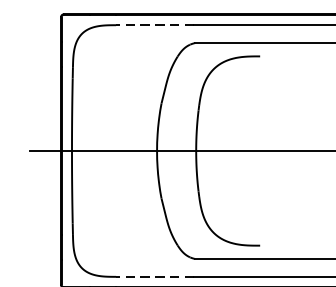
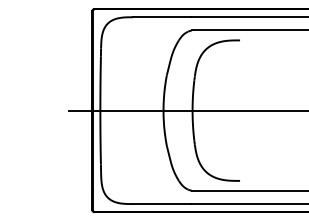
line: (155, 25) -> (162, 17), dashed -> solid
line: (155, 277) -> (162, 204), dashed -> solid

